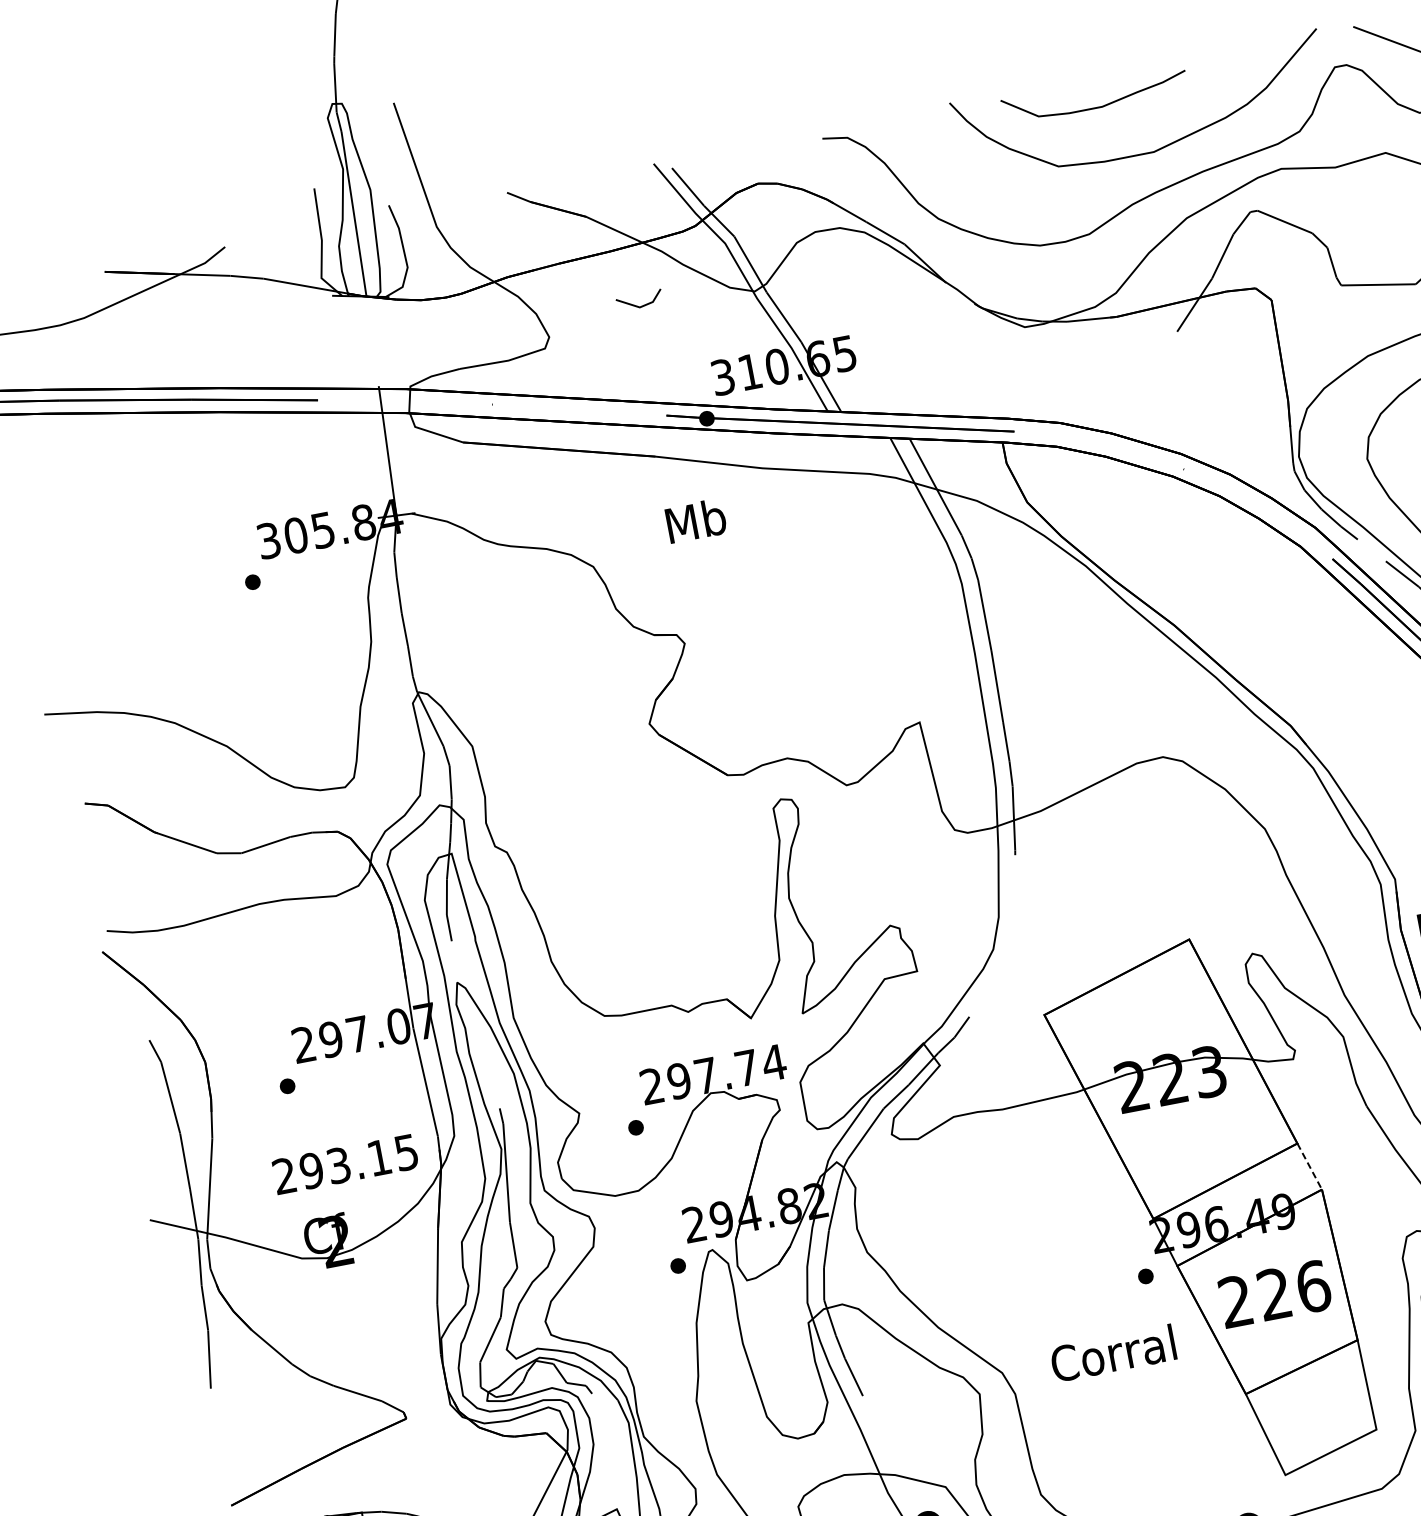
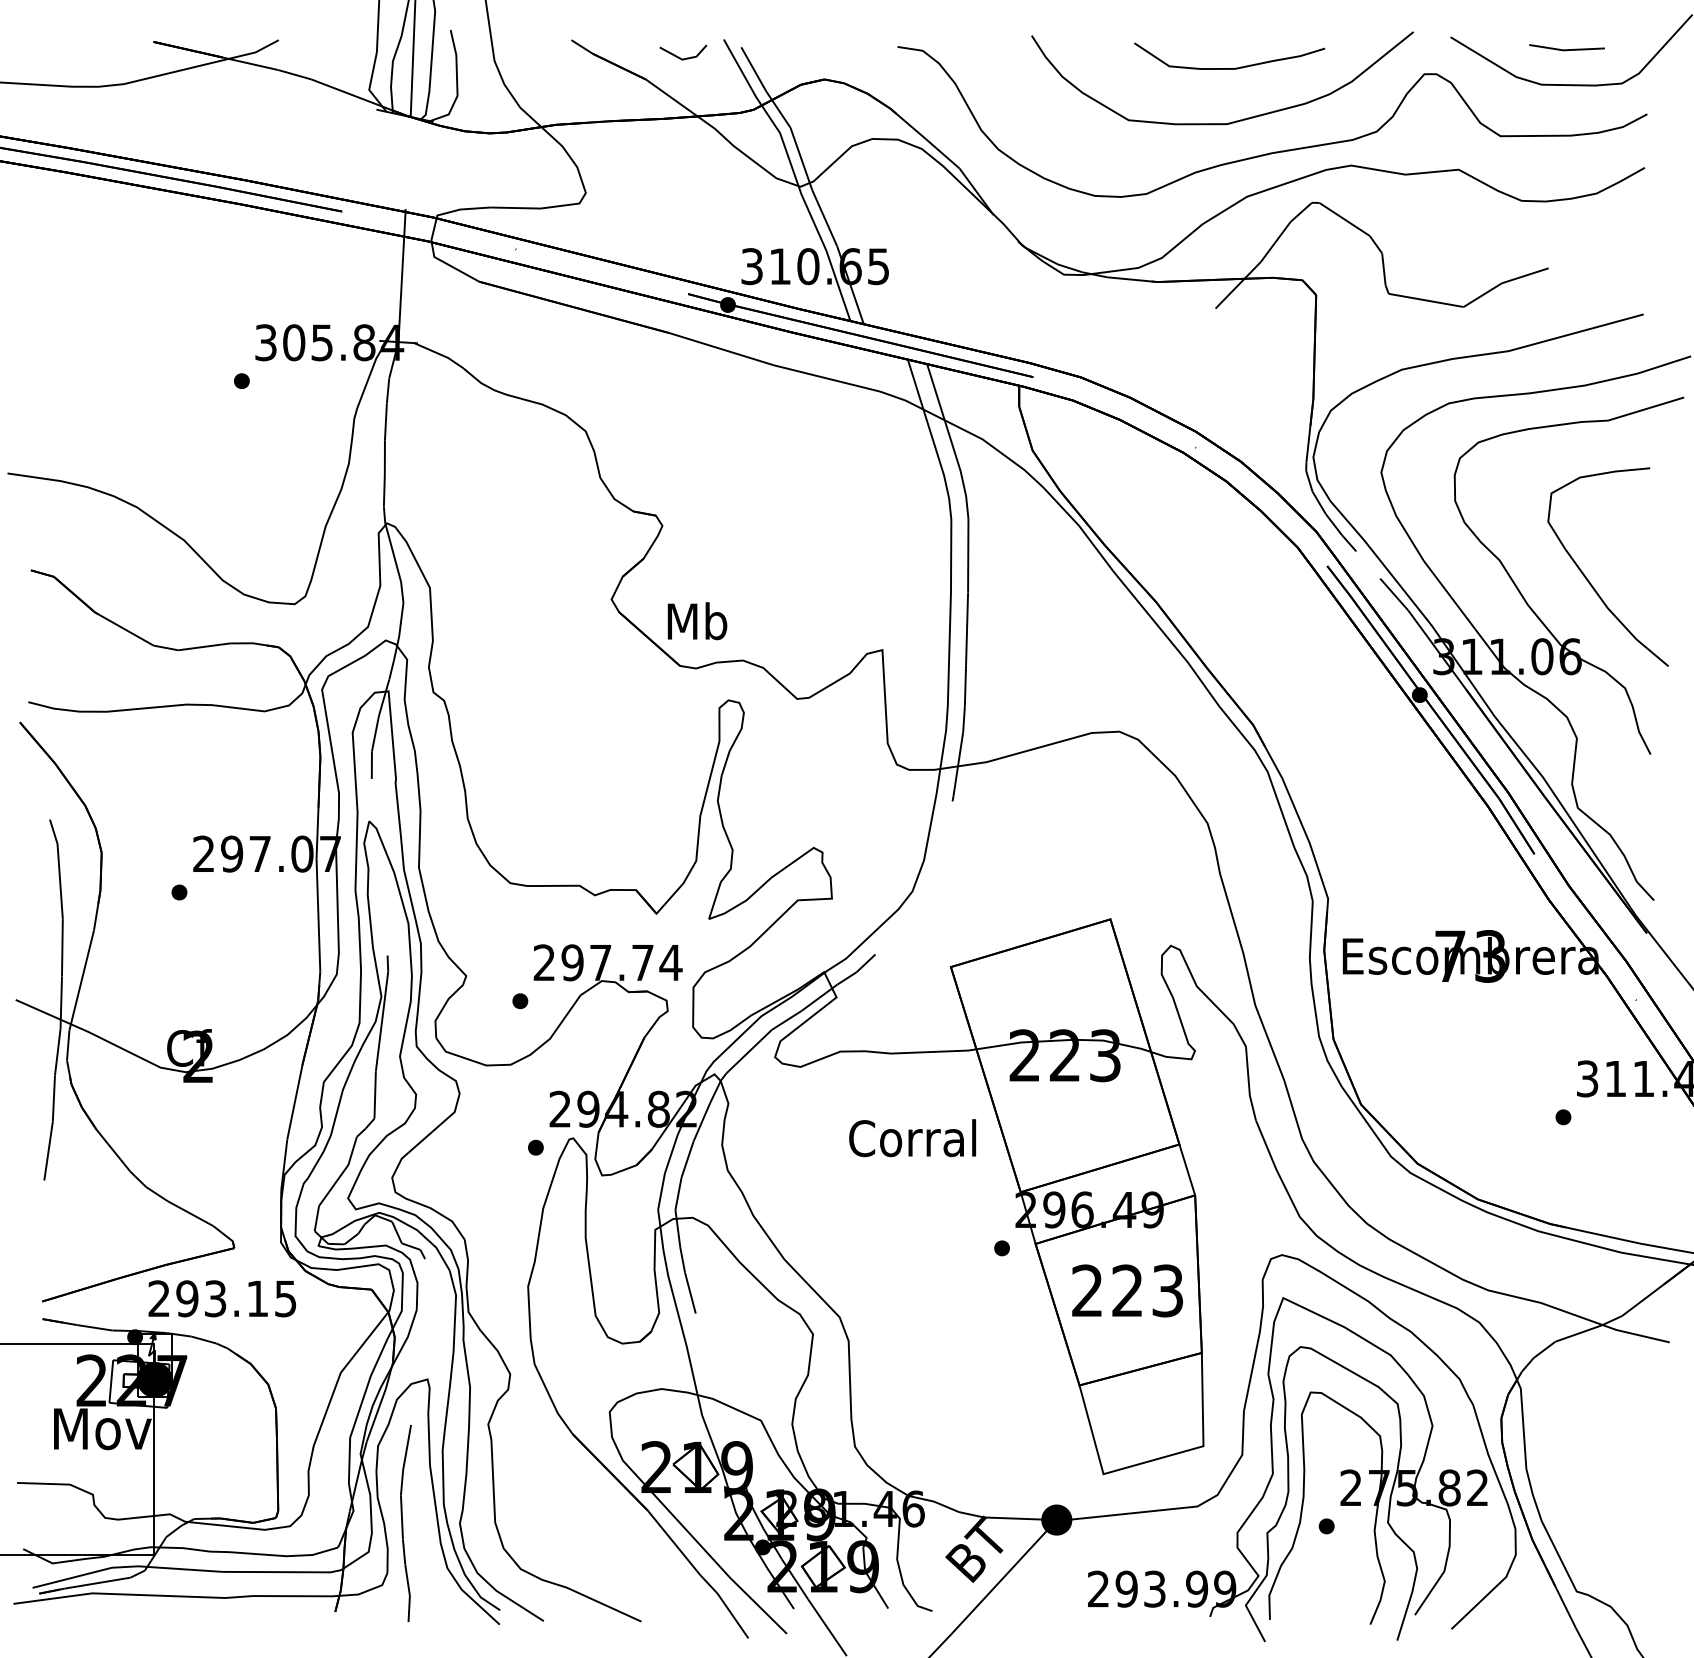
curve: (1096, 107) -> (1229, 68), moved
line: (637, 305) -> (680, 57), moved
text: (696, 521) -> (697, 621), moved
text: (345, 1164) -> (222, 1298), moved
line: (1309, 1166) -> (1187, 1169), dashed -> solid
text: (1313, 1286) -> (1168, 1290), 226 -> 223
text: (1113, 1353) -> (912, 1138), moved

